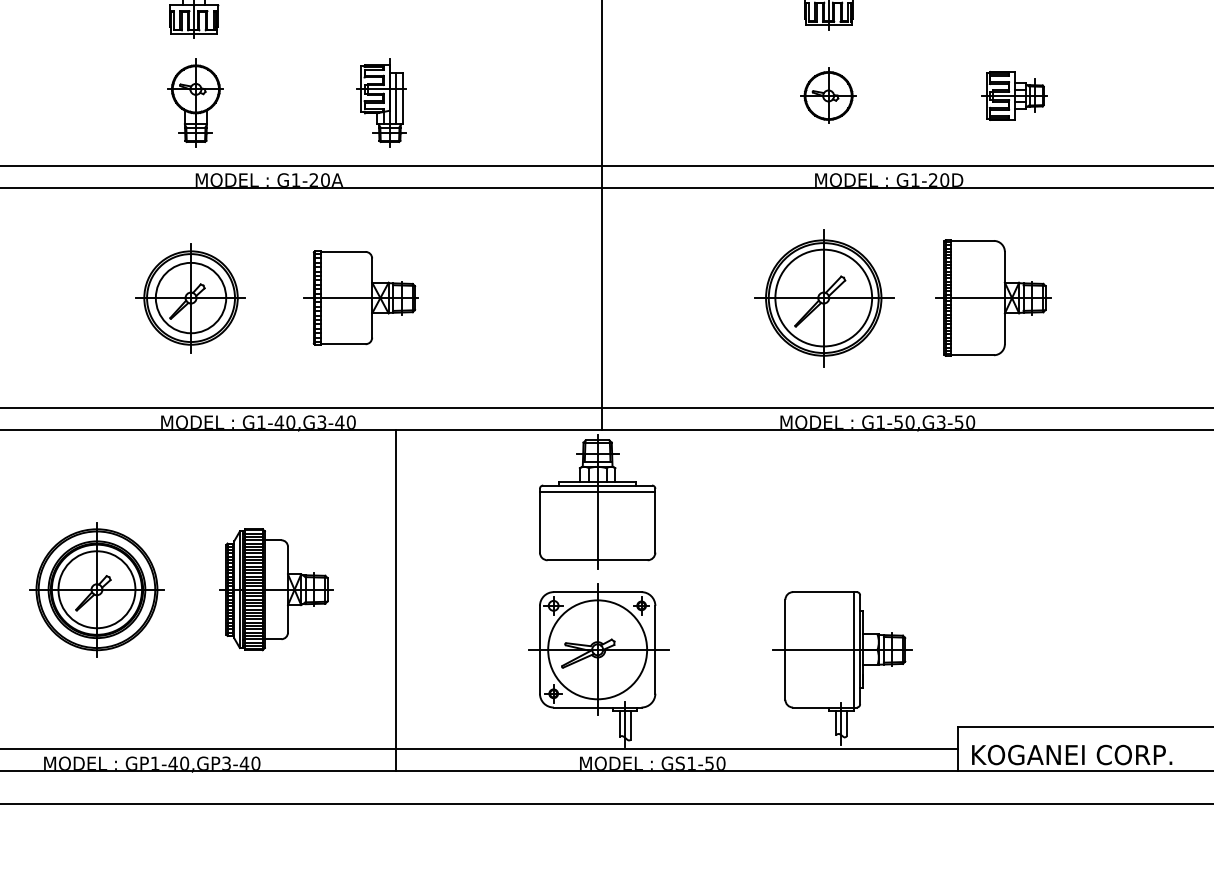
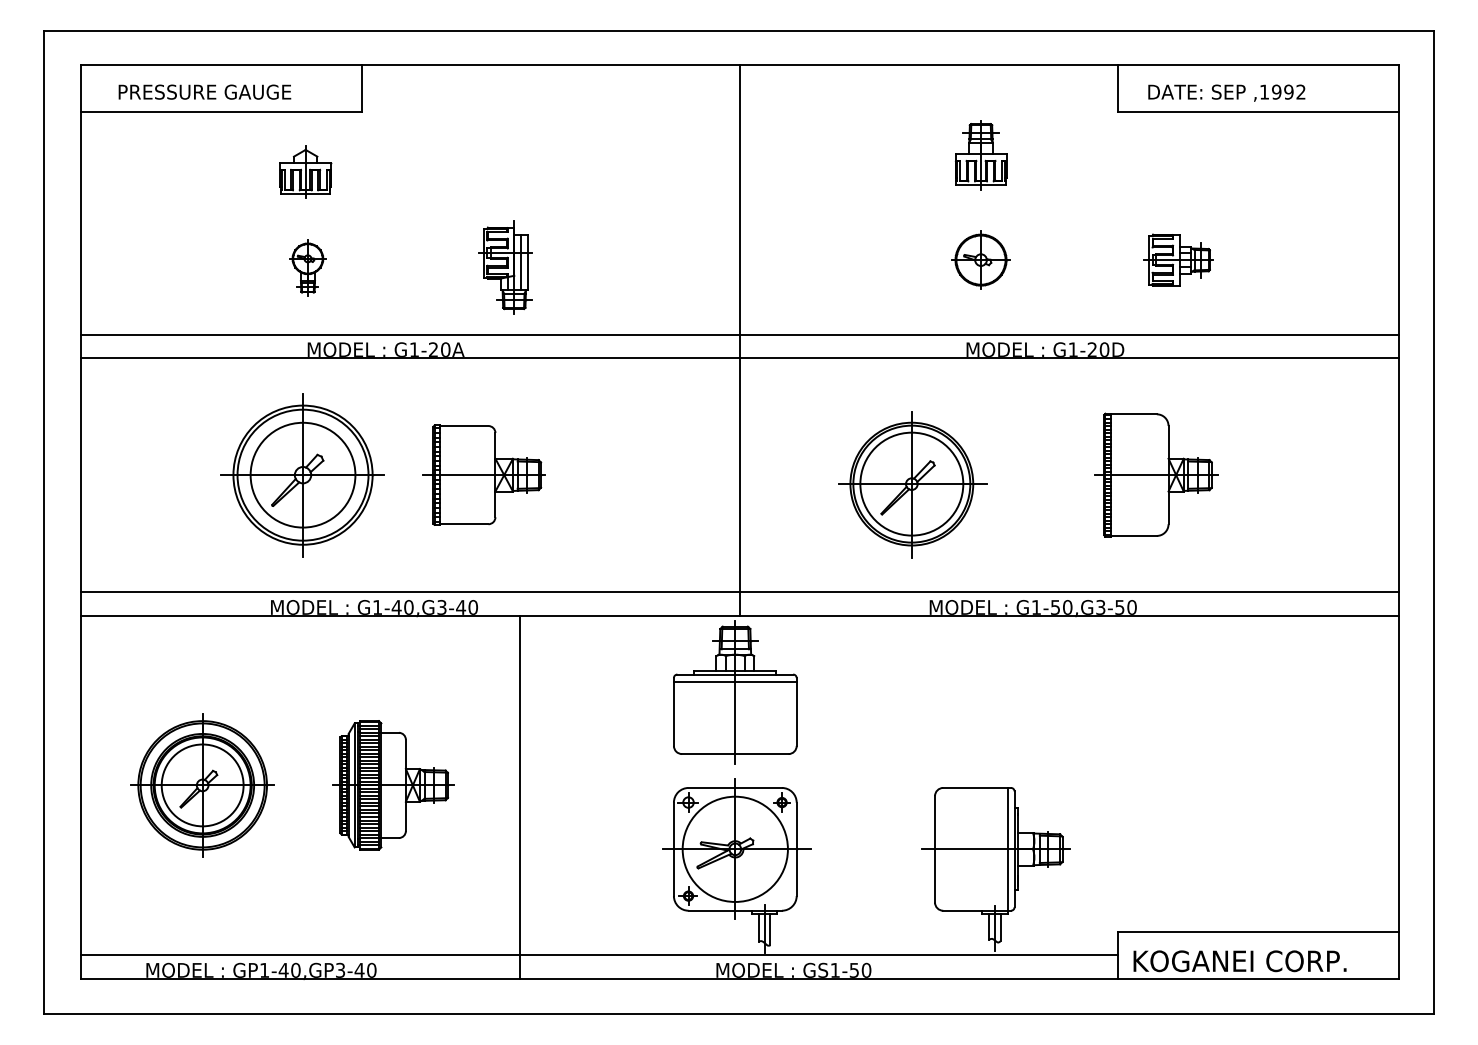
part: (195, 102) -> (307, 267), size x0.6
part: (189, 297) -> (301, 474), size x1.4
part: (824, 298) -> (912, 484), moved

